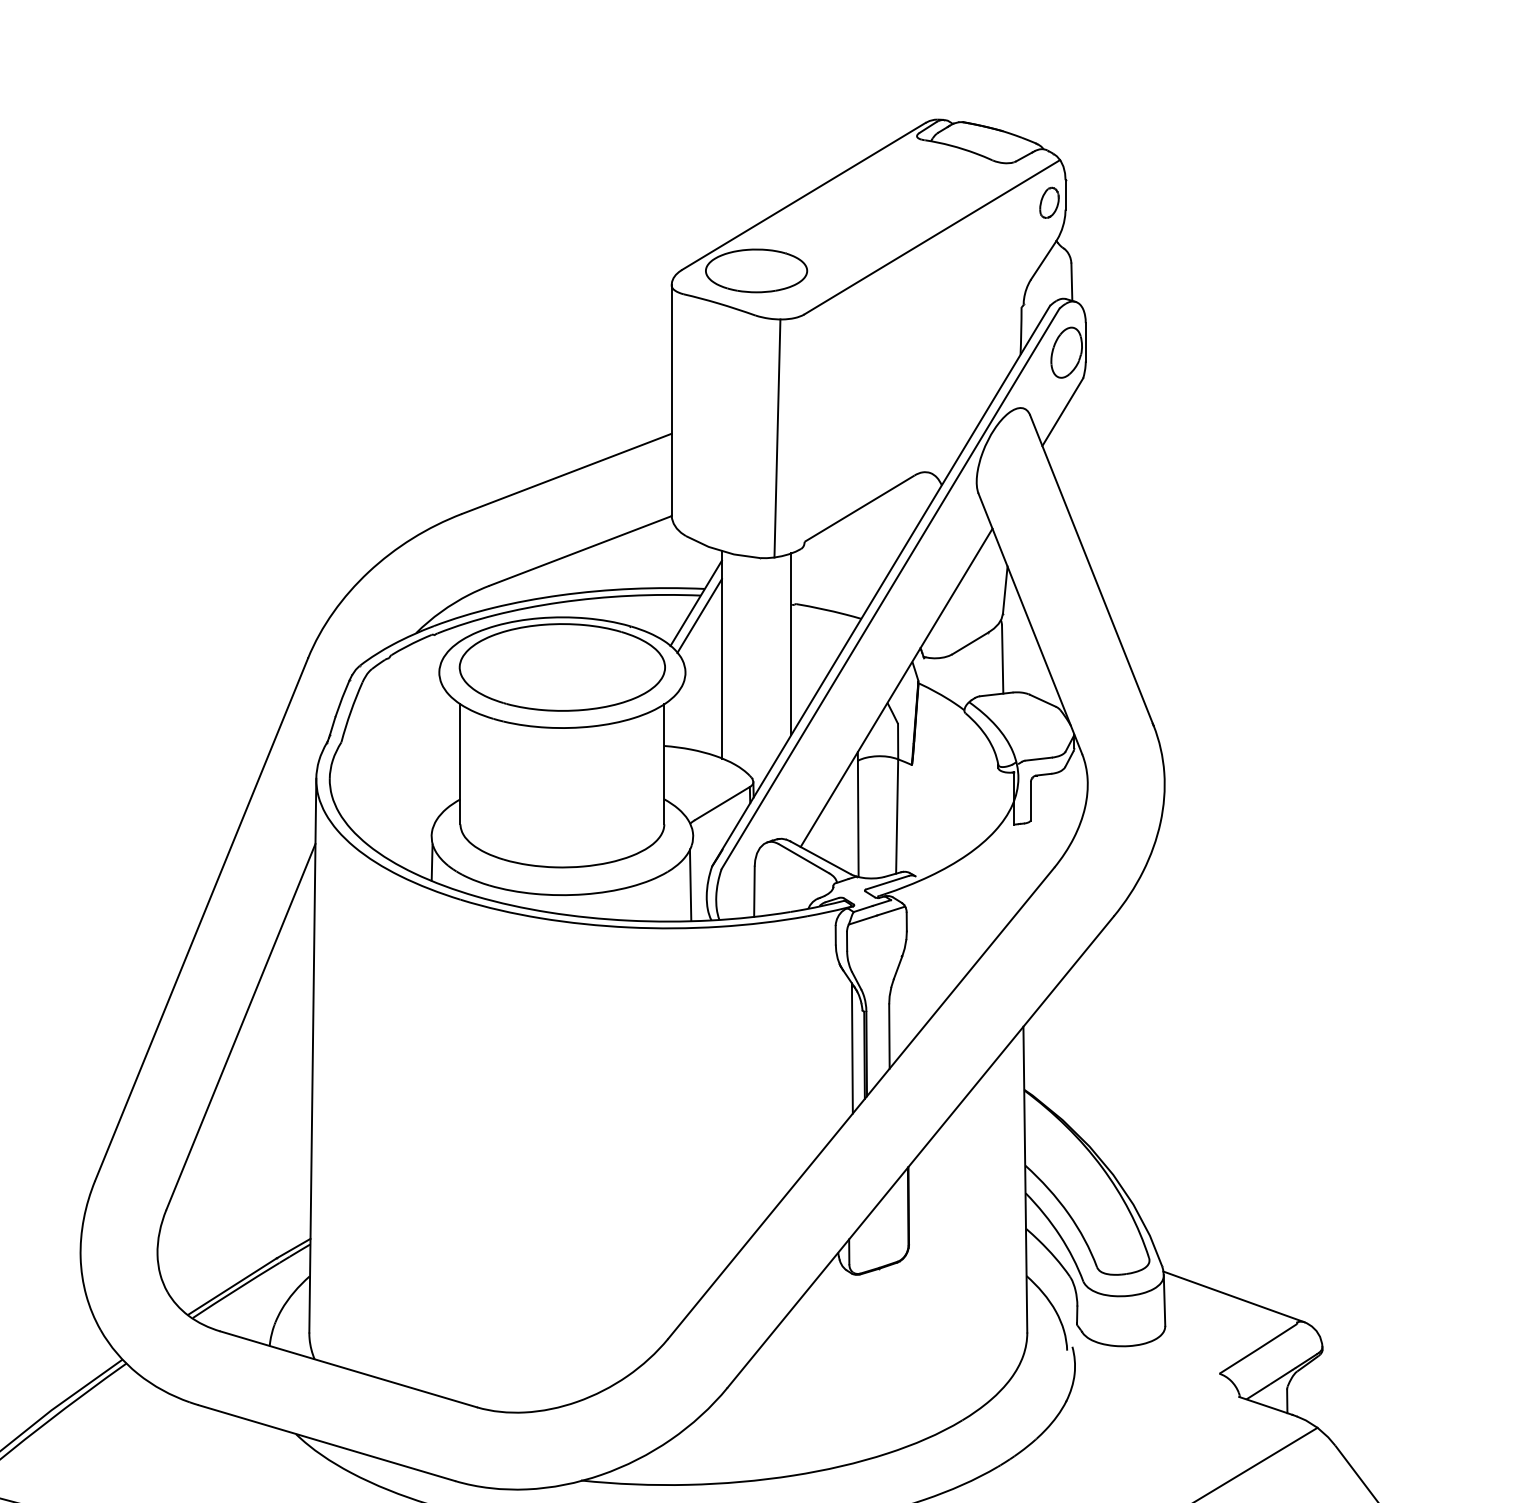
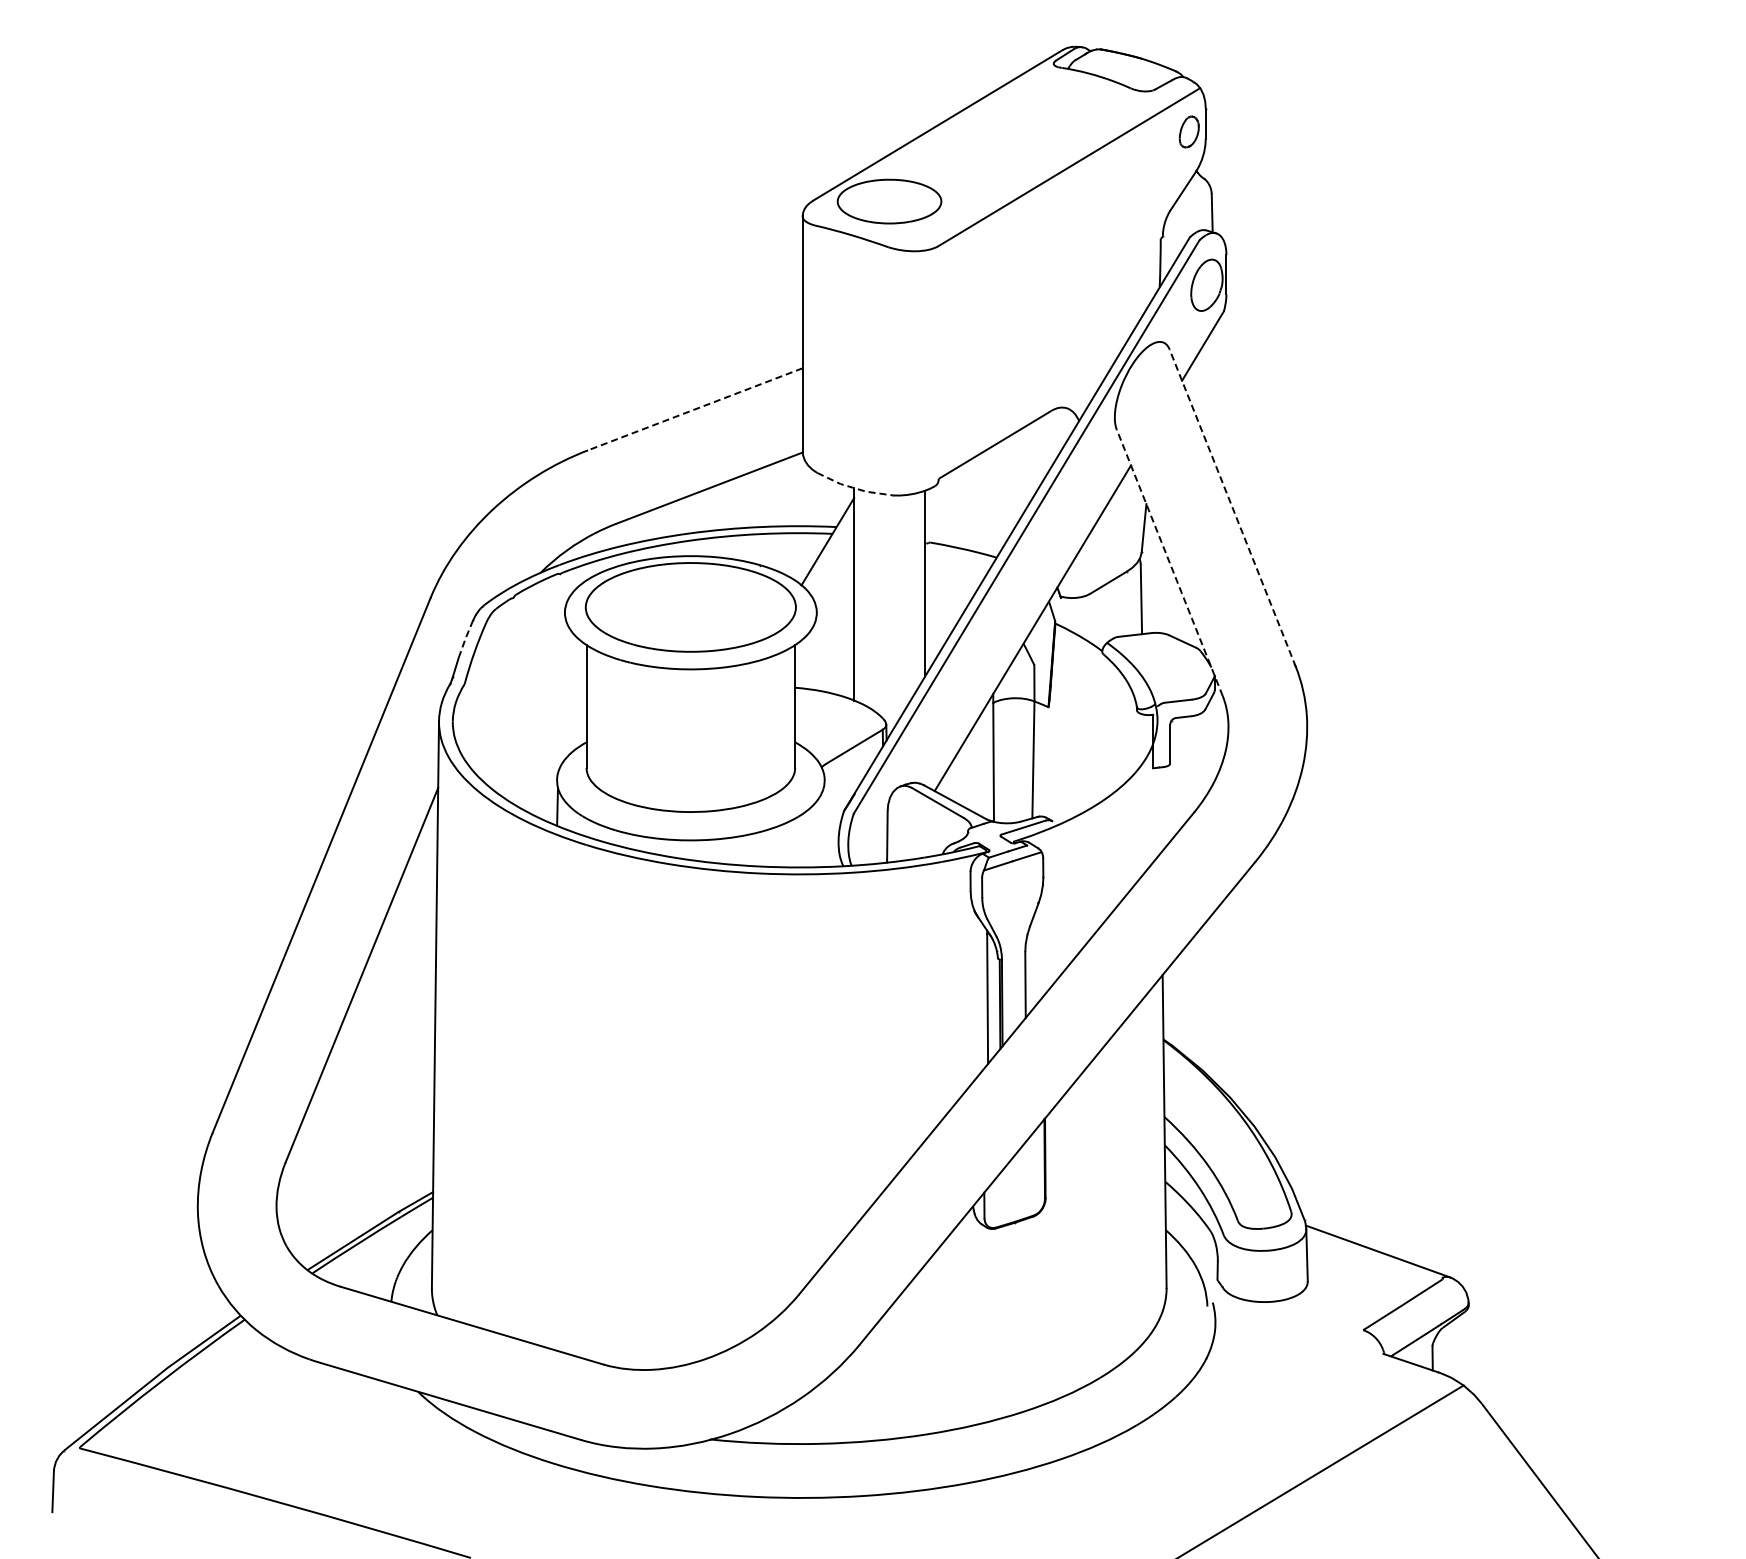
line: (777, 437) -> (910, 372), removed
line: (566, 474) -> (695, 409), solid -> dashed
line: (722, 551) -> (854, 488), solid -> dashed
line: (1091, 570) -> (1232, 508), solid -> dashed
line: (699, 615) -> (831, 554), removed
line: (1030, 623) -> (1169, 562), solid -> dashed
line: (342, 698) -> (465, 639), solid -> dashed
line: (690, 884) -> (821, 829), removed

